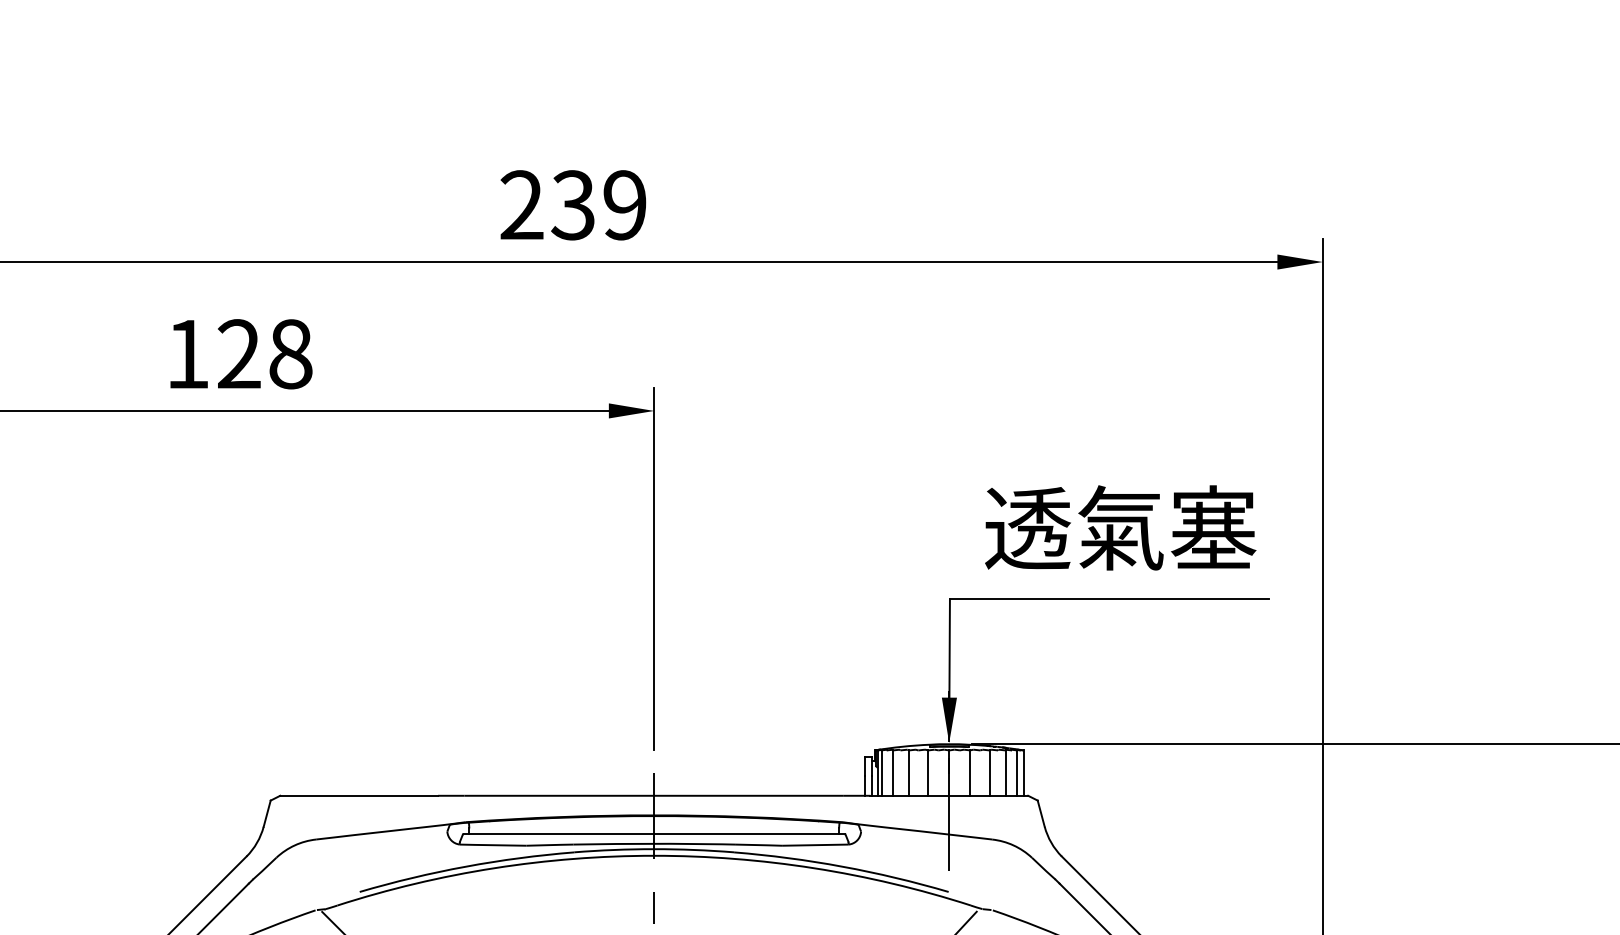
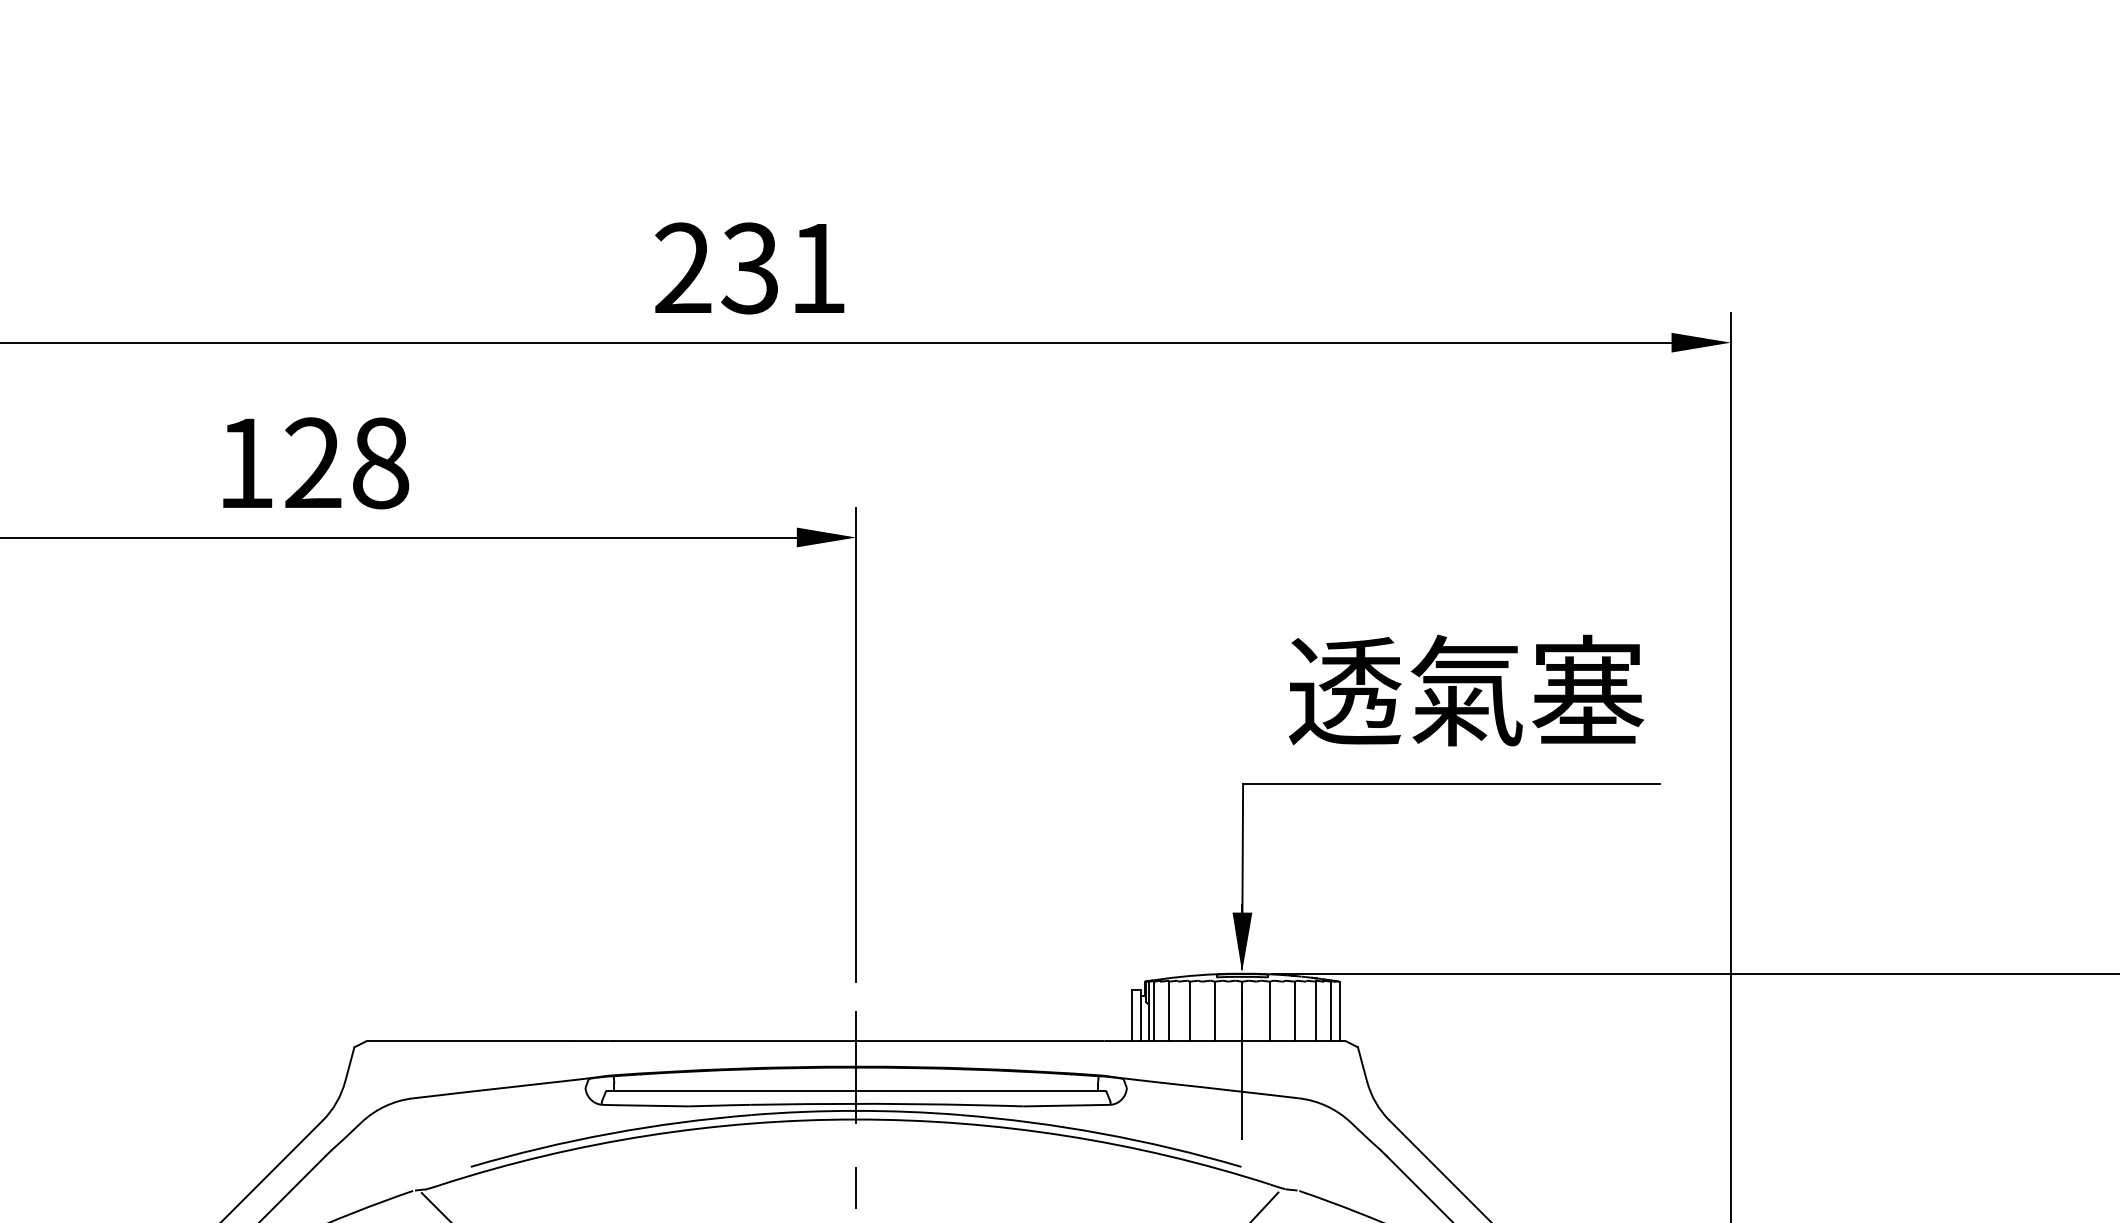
text: (624, 205) -> (817, 268), 239 -> 231

